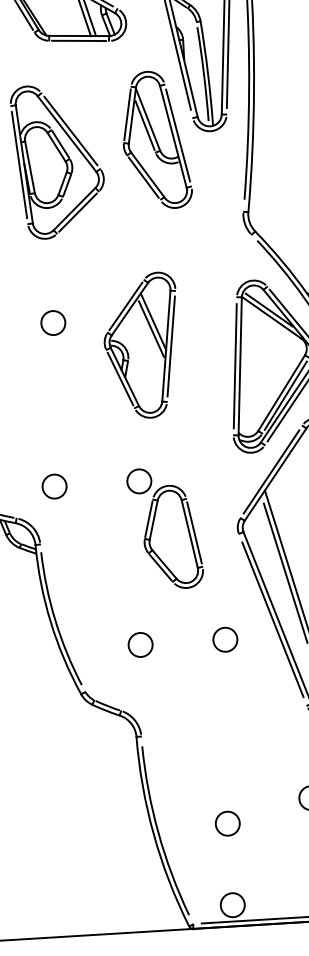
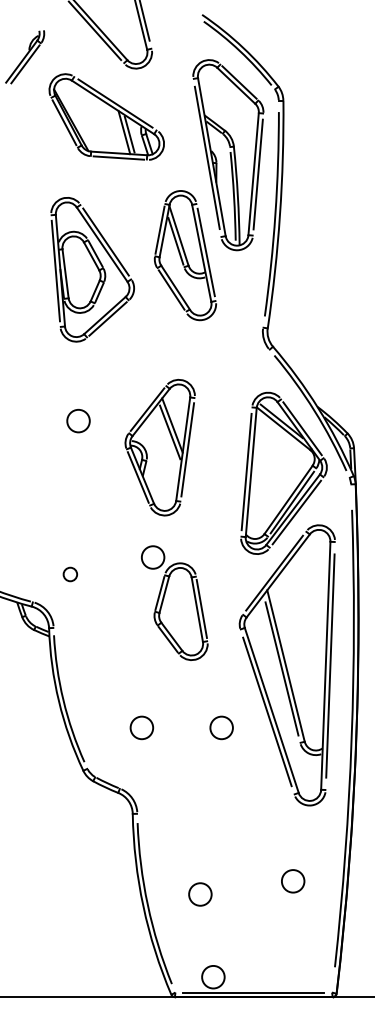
circle: (54, 486) -> (70, 574), size x0.6
part: (165, 527) -> (174, 602), moved
circle: (227, 823) -> (200, 894), moved

